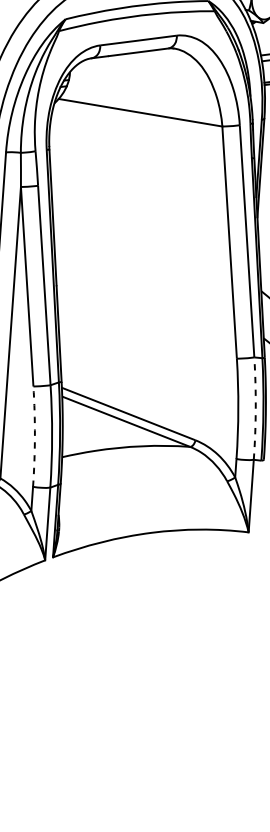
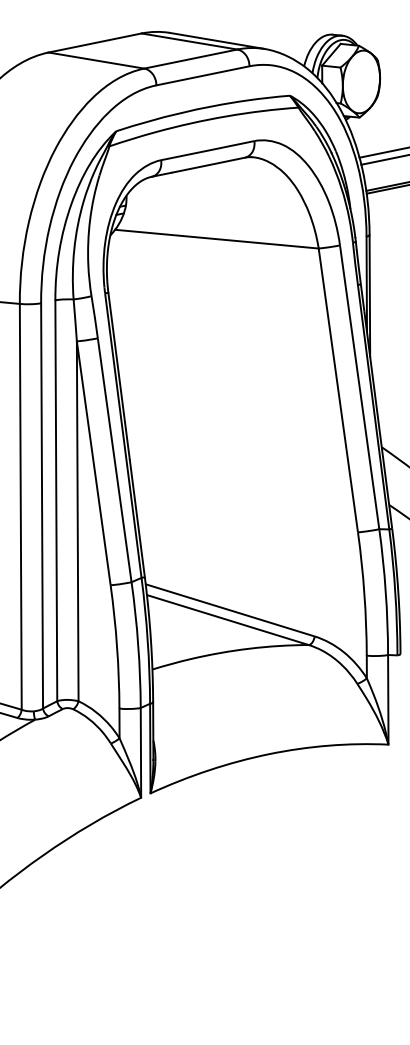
arc: (255, 408) -> (385, 591), dashed -> solid
arc: (35, 436) -> (117, 646), dashed -> solid

